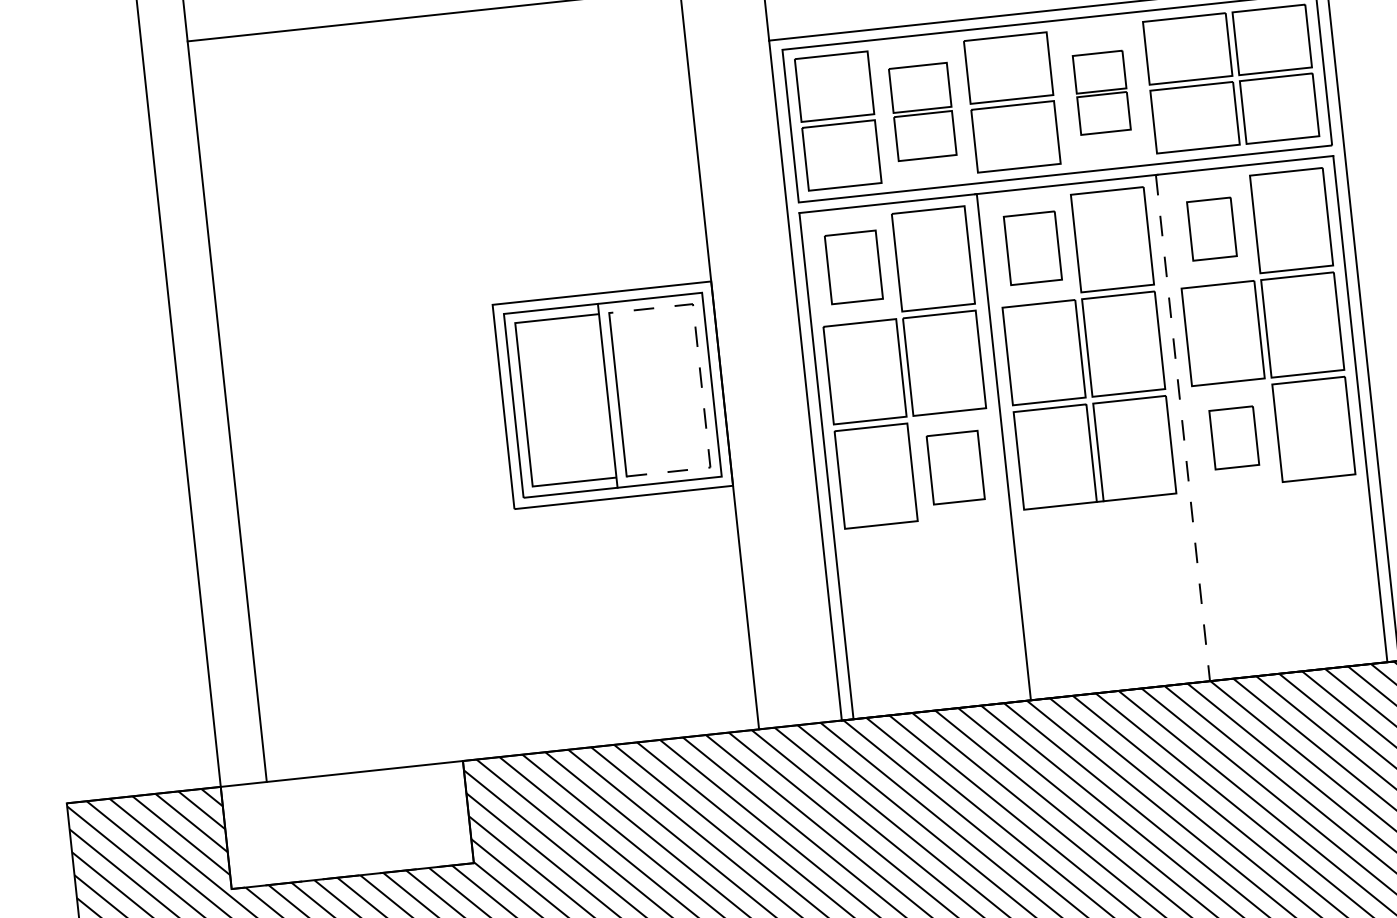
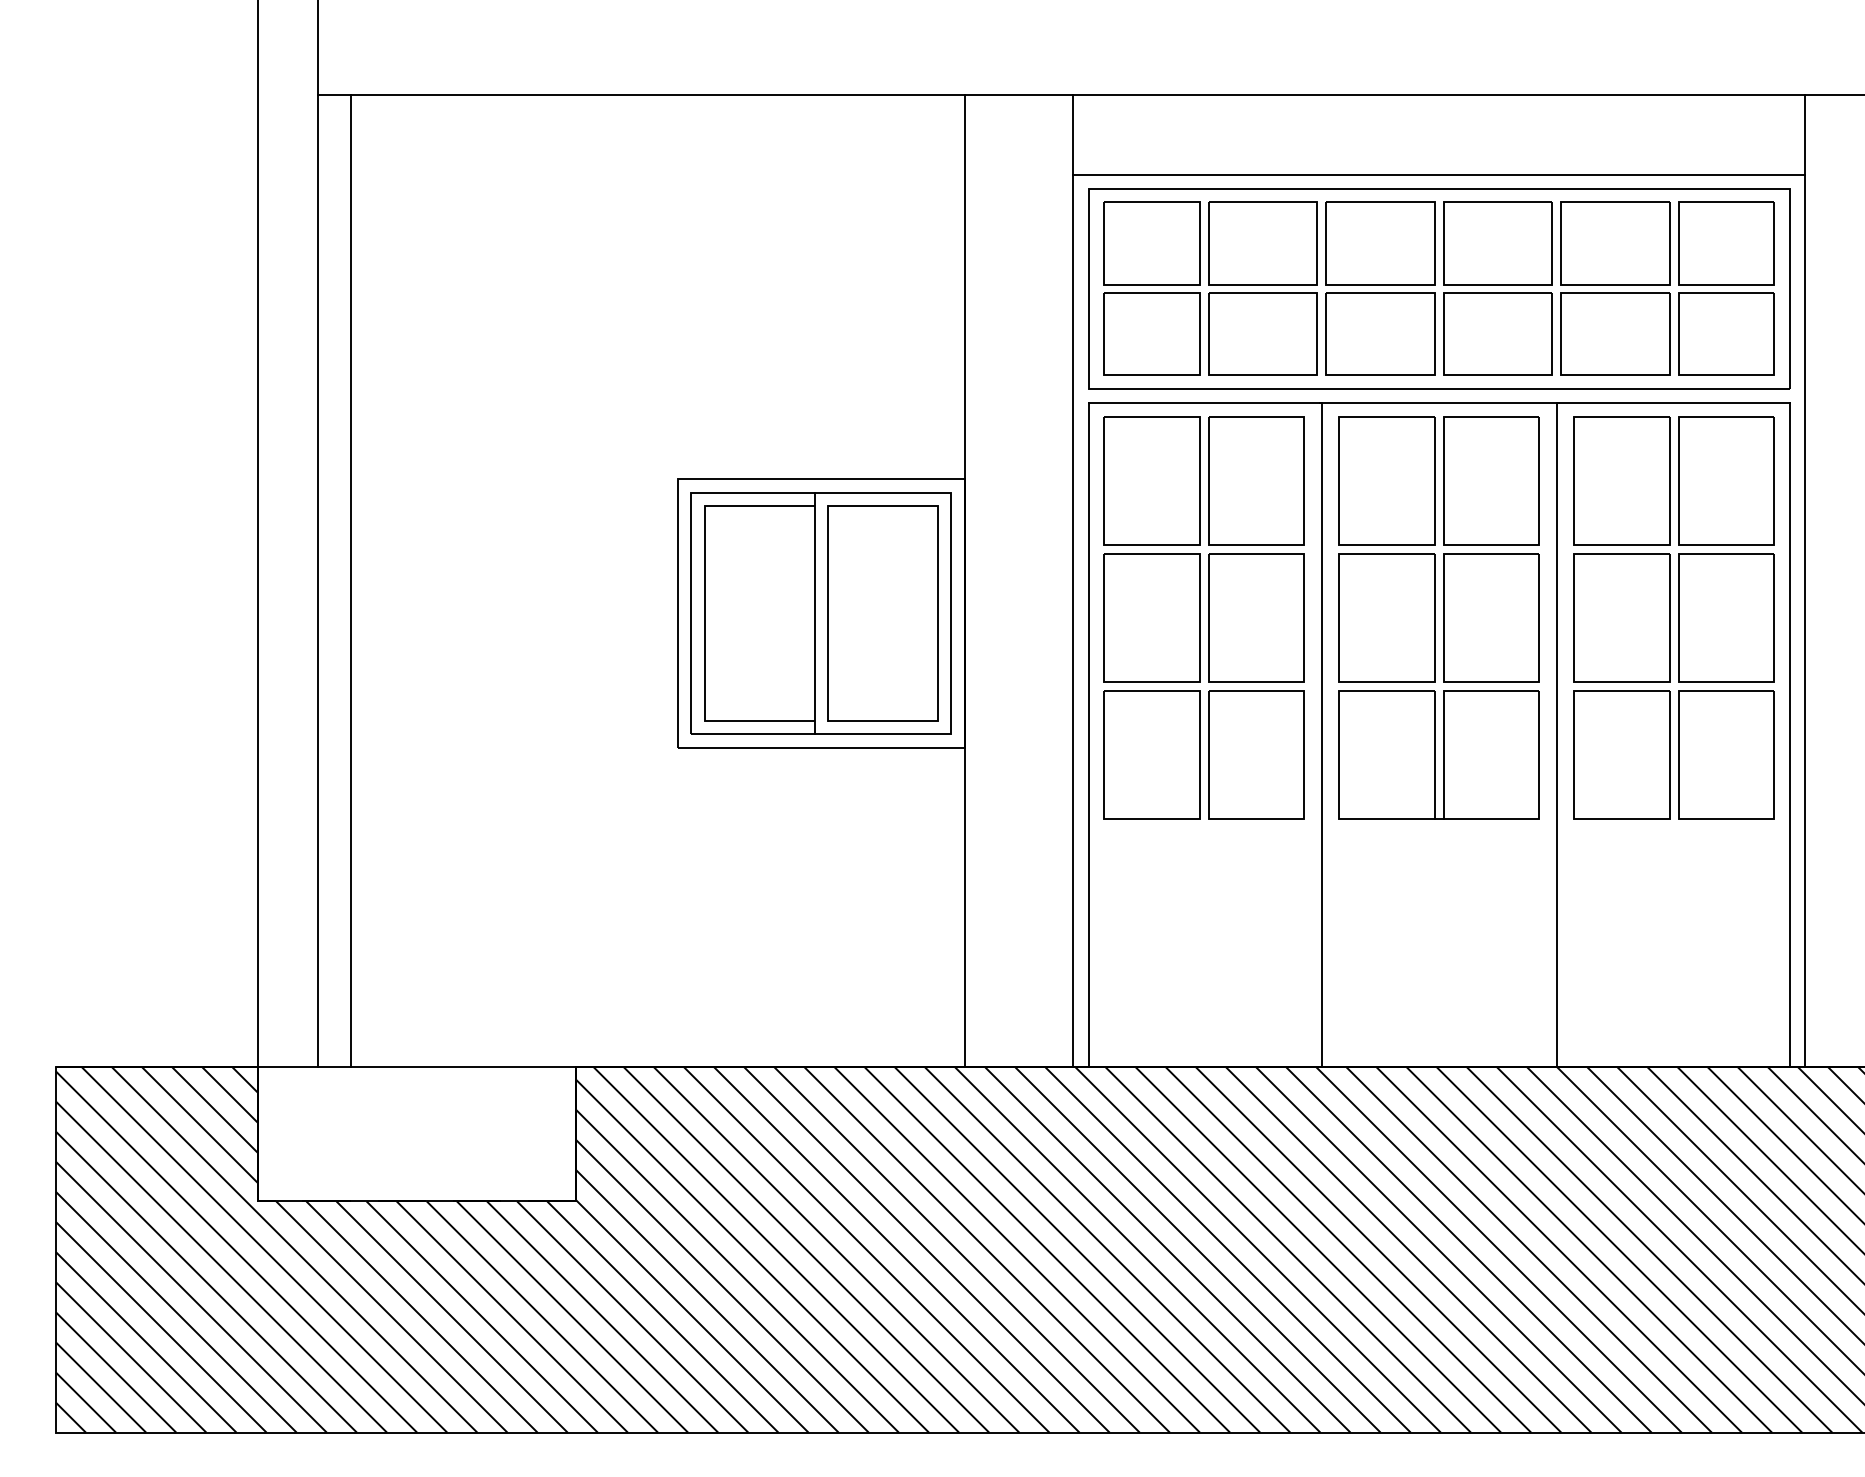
part: (1101, 92) -> (1497, 288), size x1.67
part: (922, 111) -> (1262, 288), size x1.43
part: (1211, 228) -> (1621, 480), size x1.67
part: (1032, 248) -> (1386, 480), size x1.43
part: (853, 267) -> (1151, 480), size x1.43
line: (702, 385) -> (938, 612), dashed -> solid
line: (251, 409) -> (350, 581), added
line: (1182, 428) -> (1556, 735), dashed -> solid
part: (1233, 437) -> (1621, 754), size x1.67
part: (955, 467) -> (1256, 754), size x1.43

